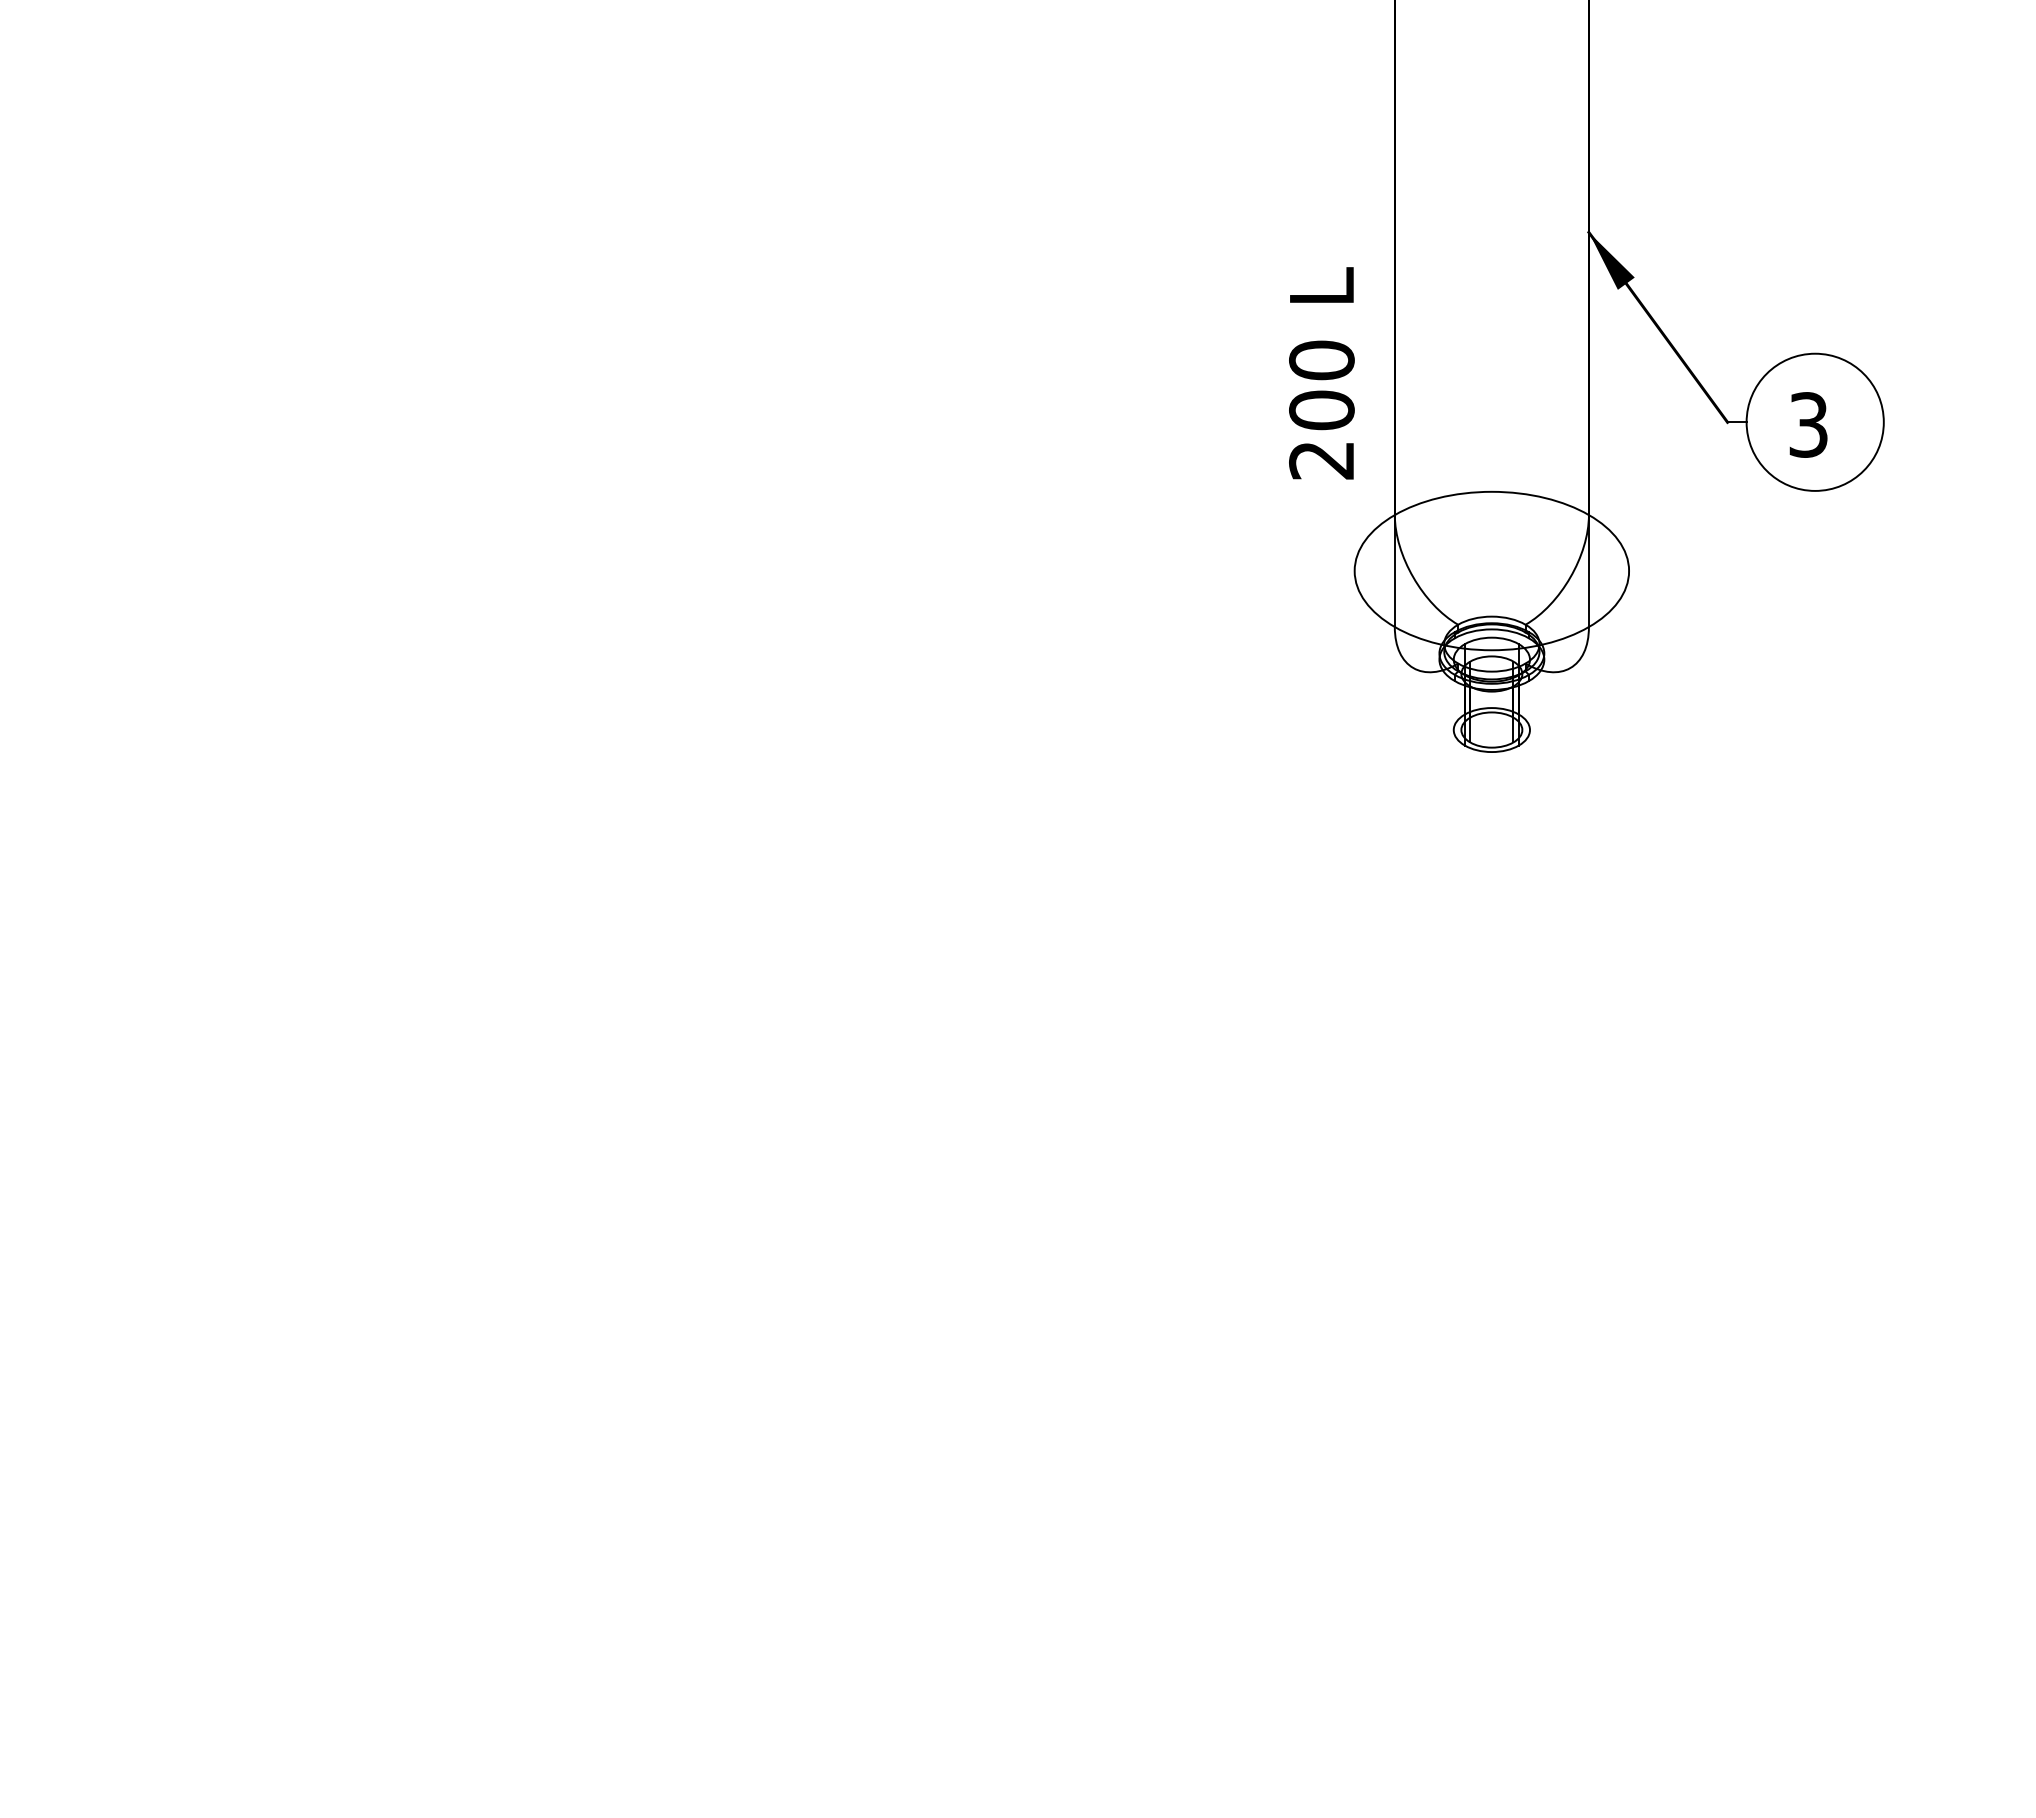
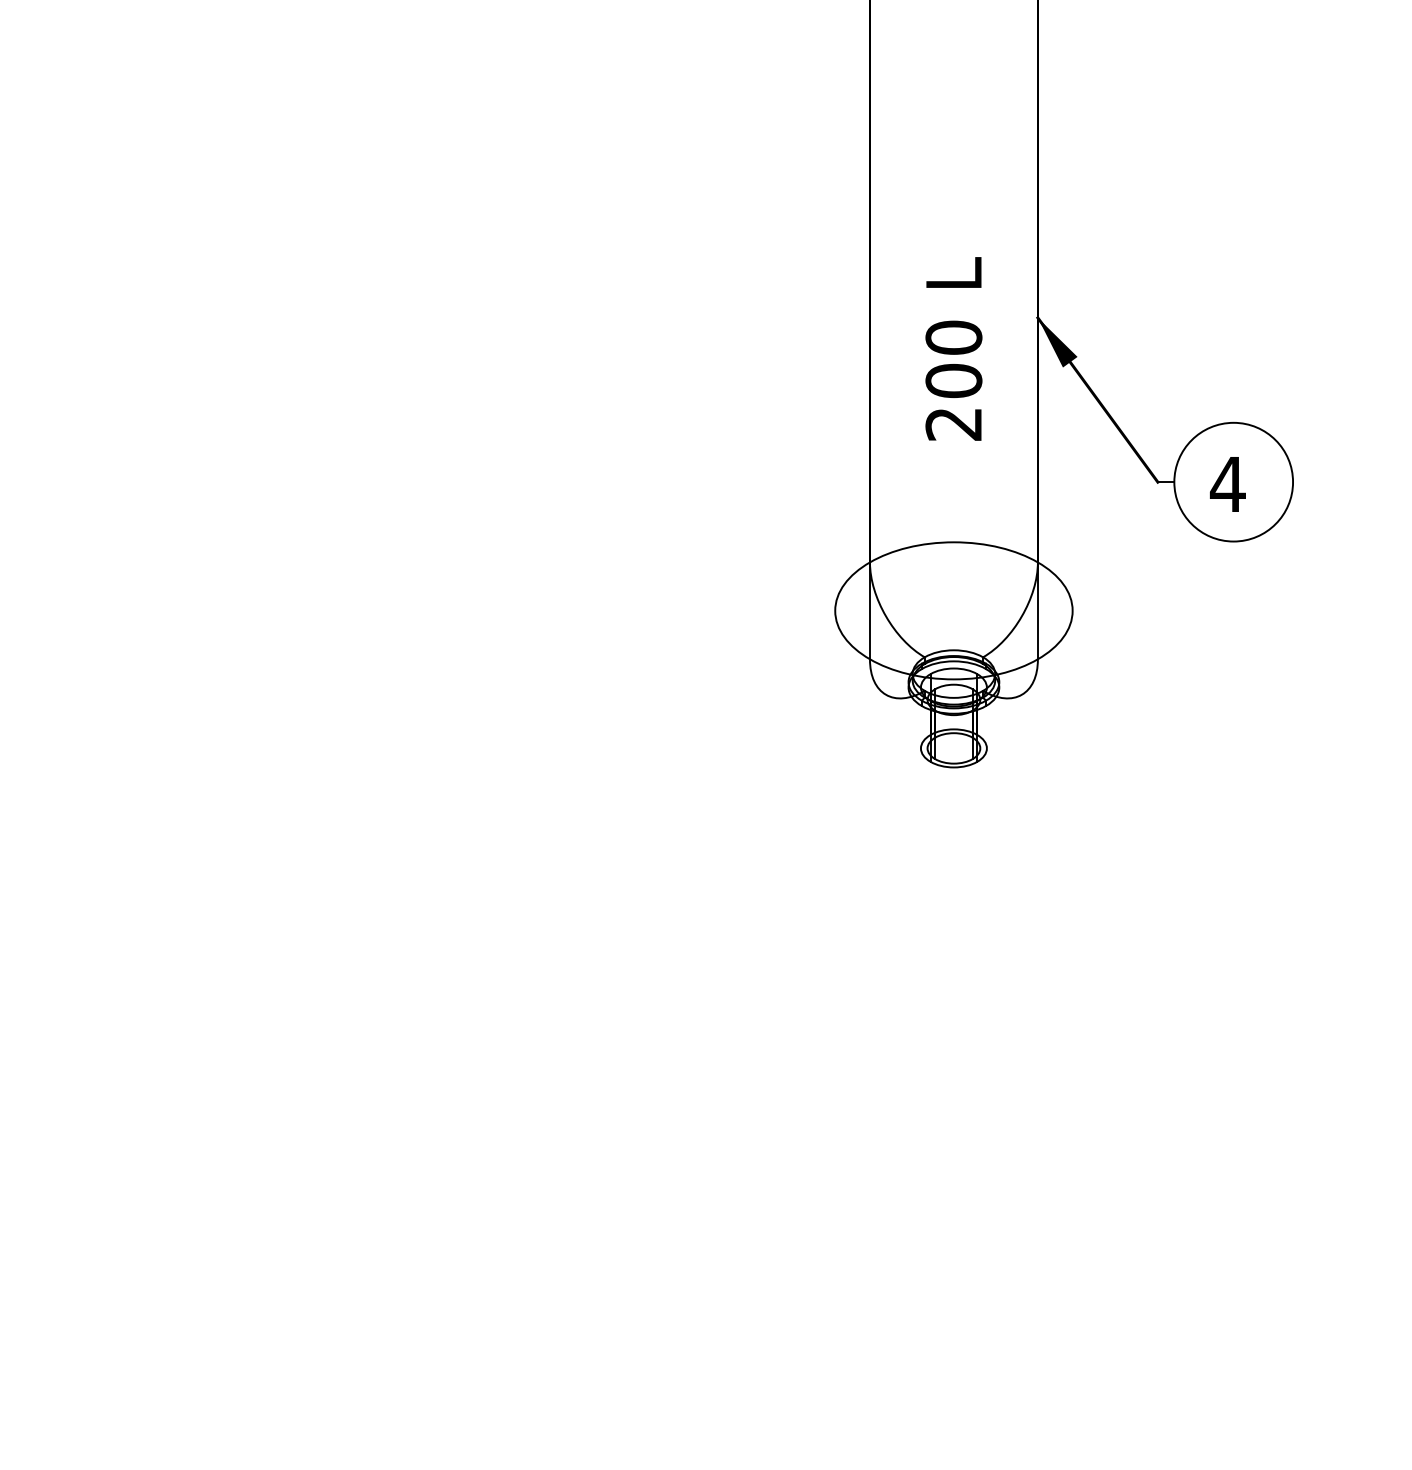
text: (1321, 373) -> (953, 349), moved
text: (1808, 424) -> (1227, 484), 3 -> 4

